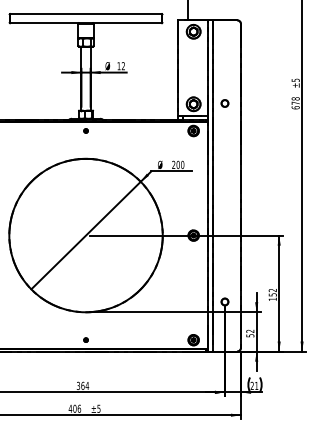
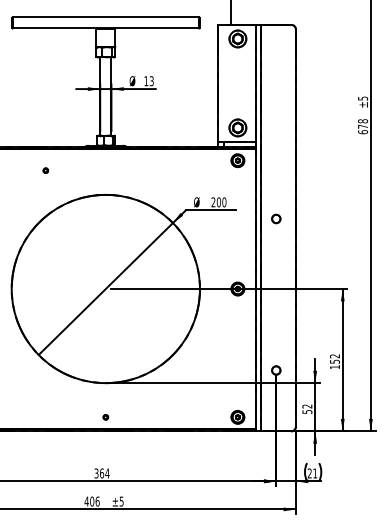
text: (123, 66) -> (151, 81), 12 -> 13
part: (225, 103) -> (276, 218), moved
part: (85, 130) -> (45, 170), moved

